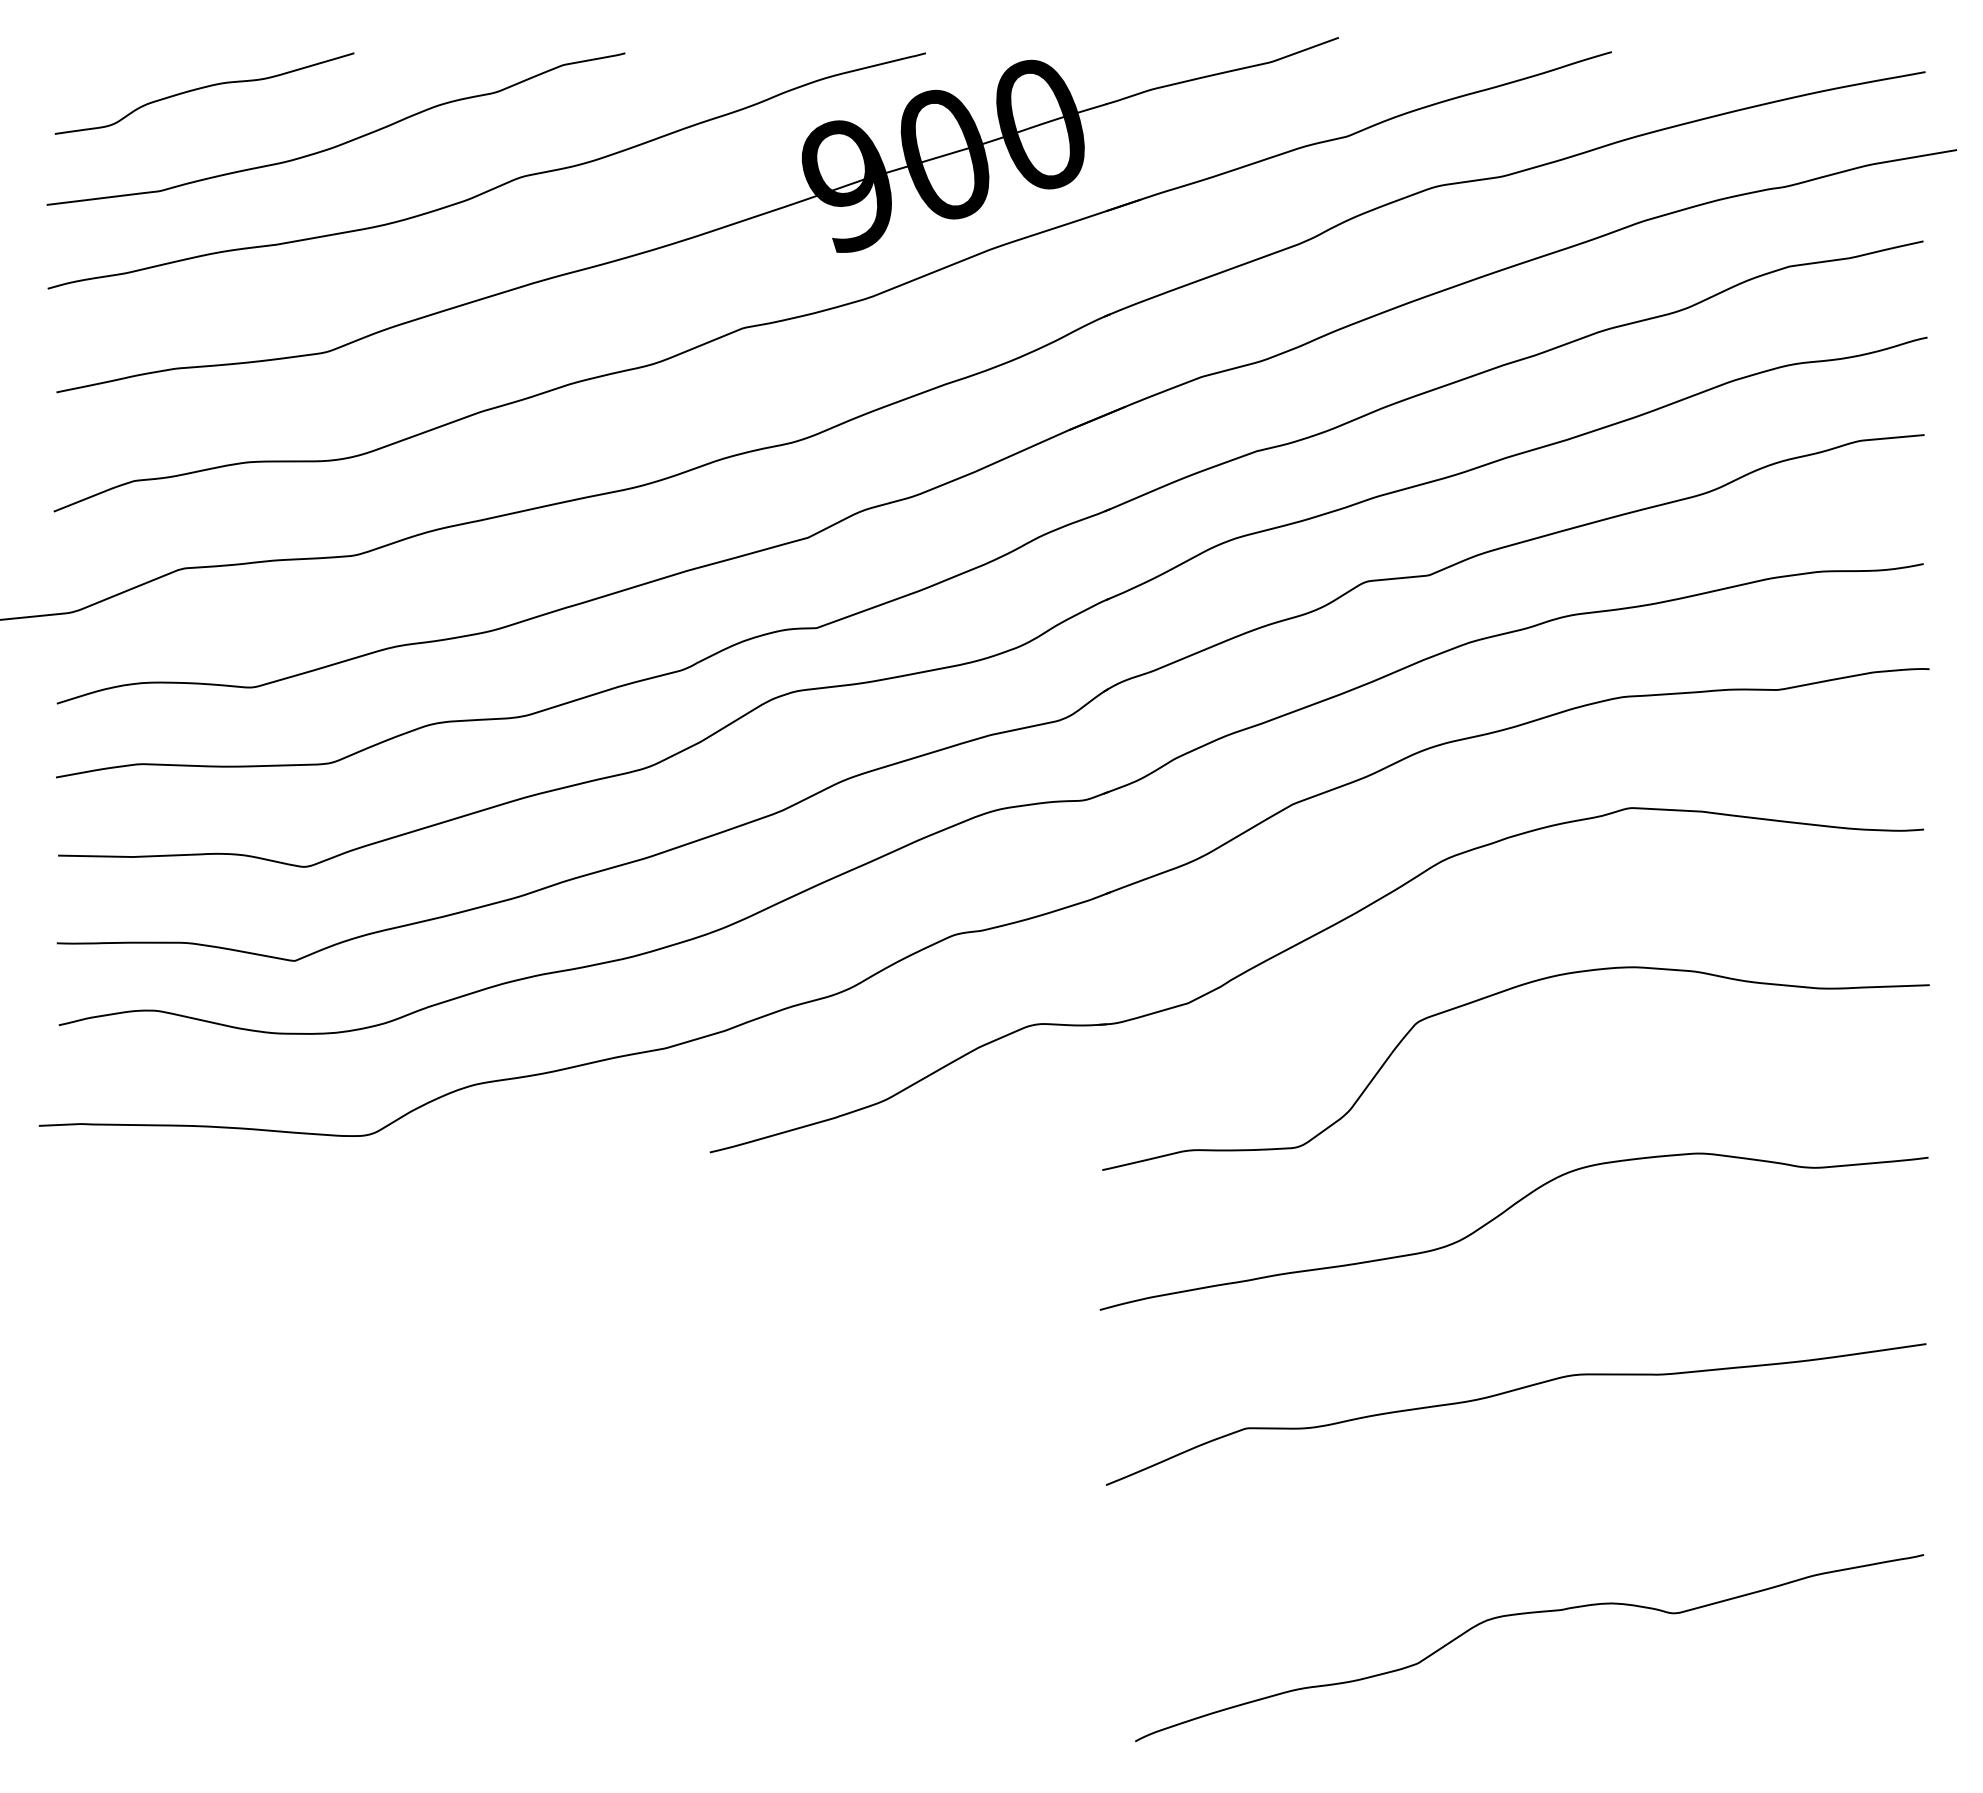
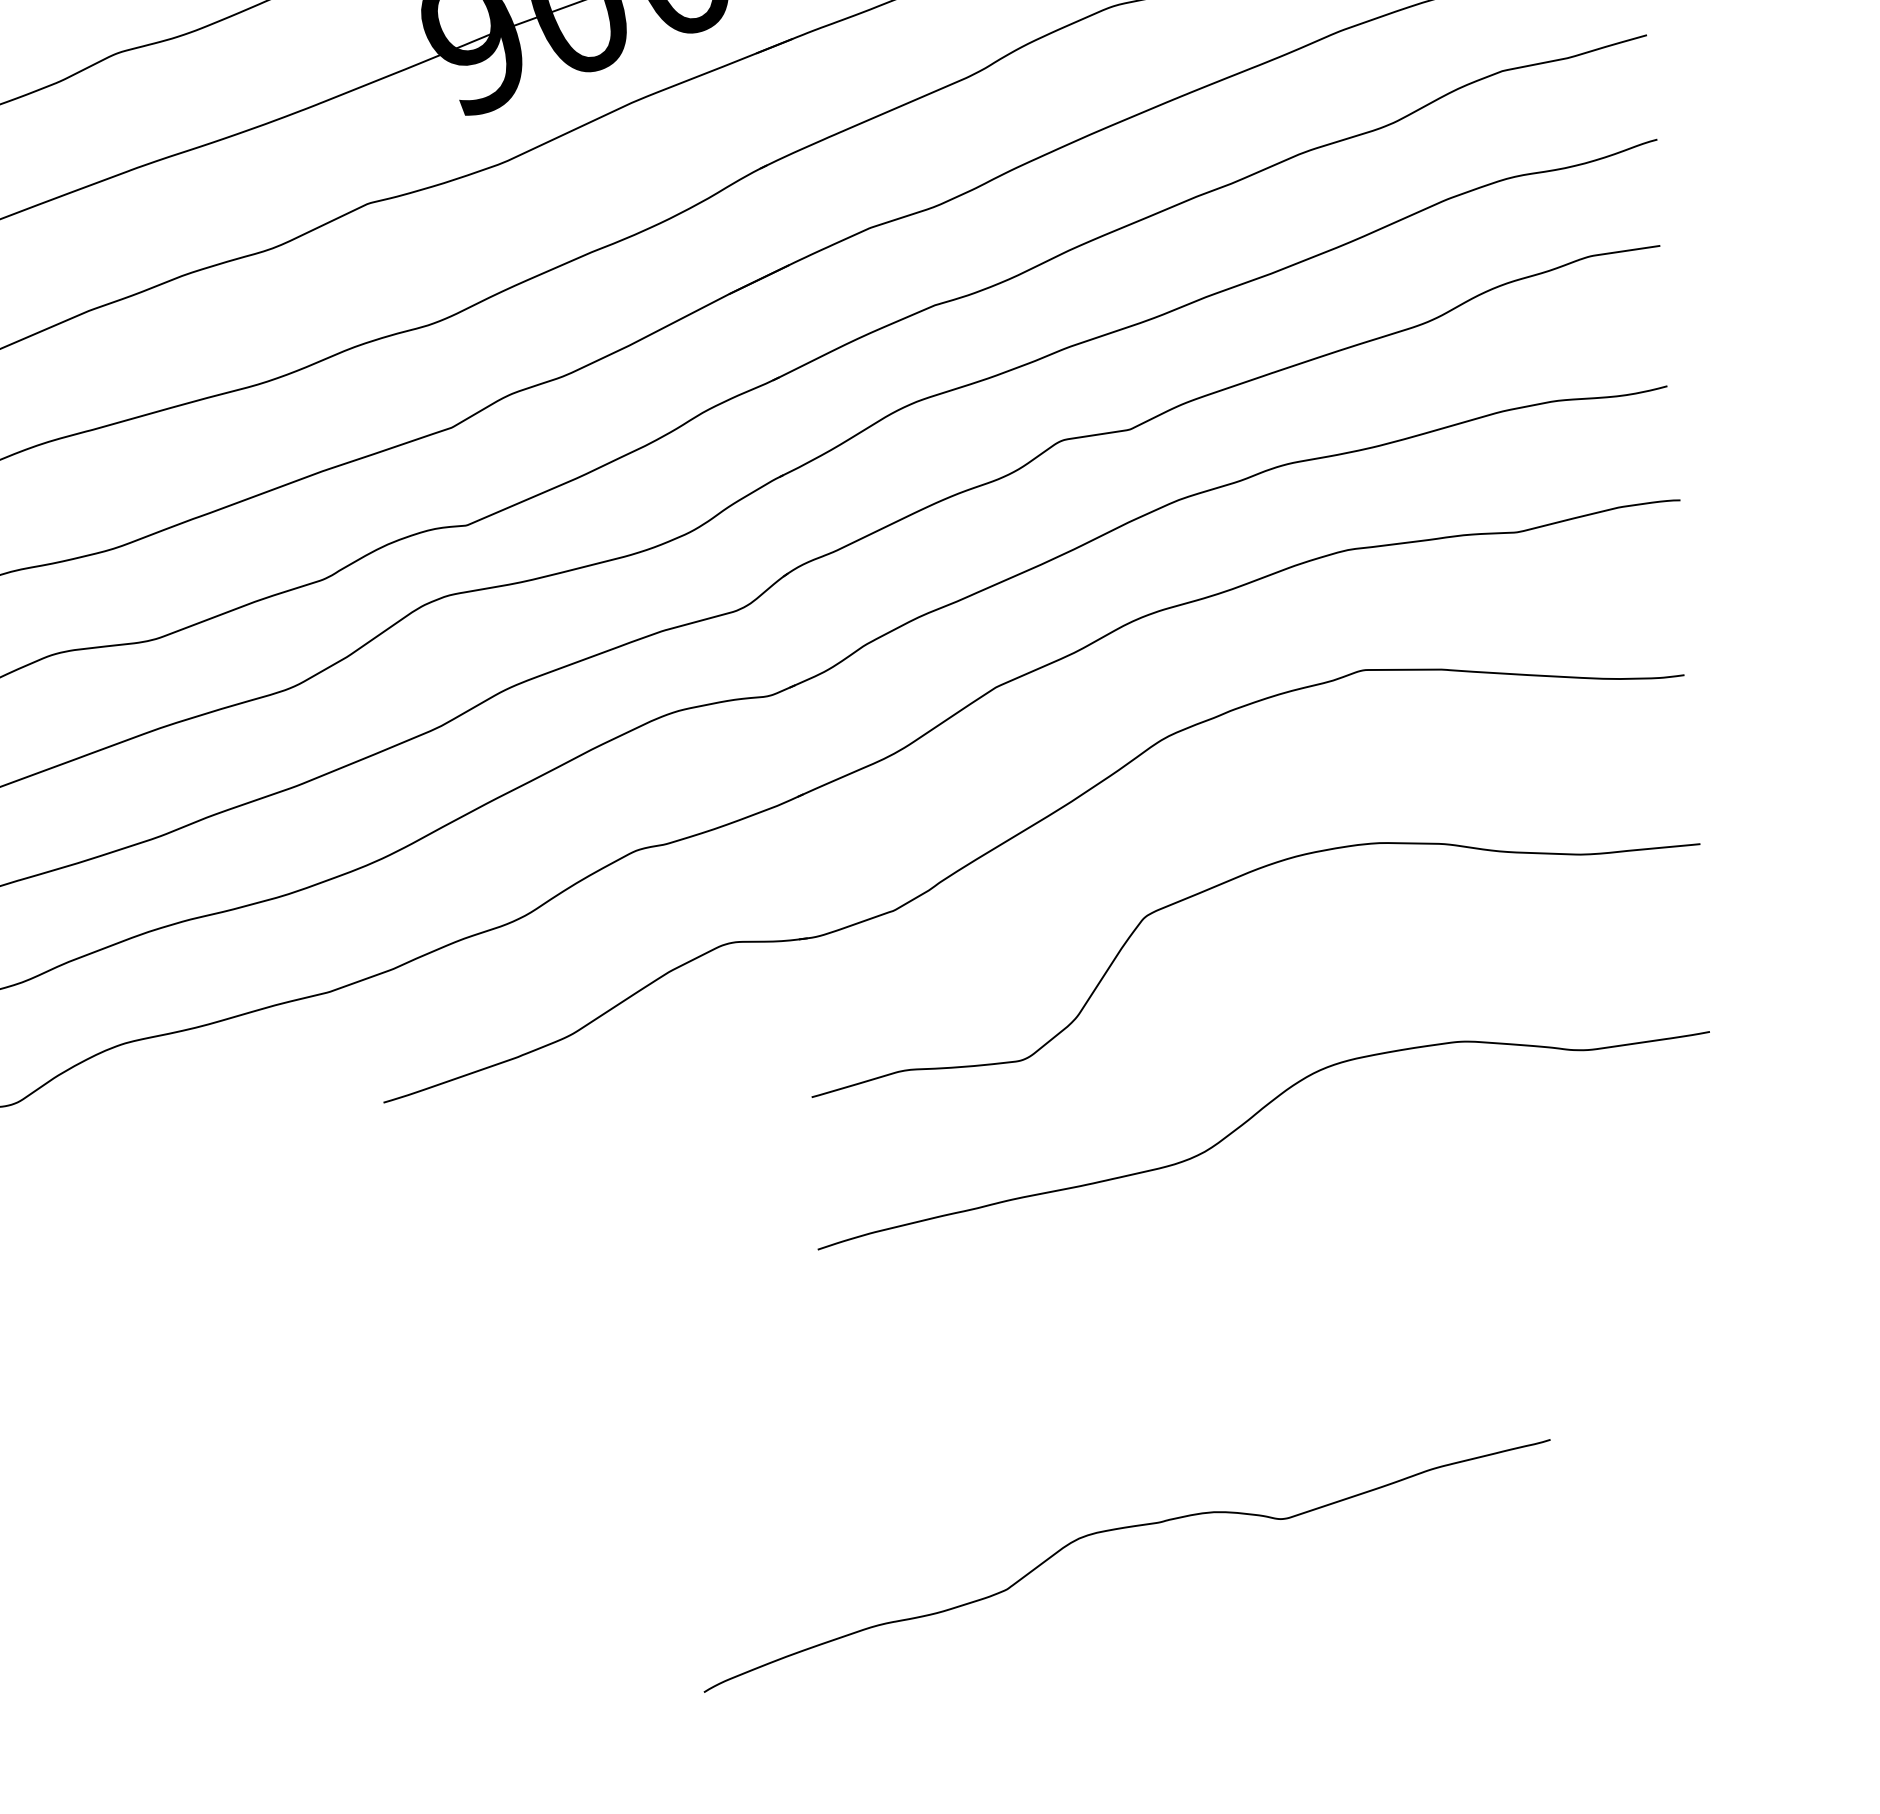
curve: (1510, 1392) -> (1269, 1313), removed
curve: (1526, 1614) -> (1121, 1529), moved

